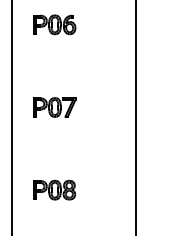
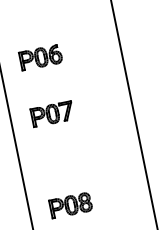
part: (54, 24) -> (40, 57), moved
part: (54, 107) -> (52, 114), moved

